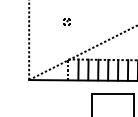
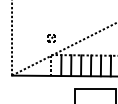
part: (66, 21) -> (51, 38), moved

